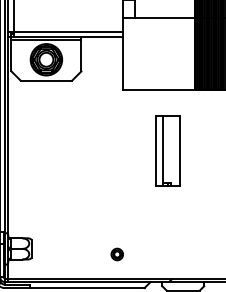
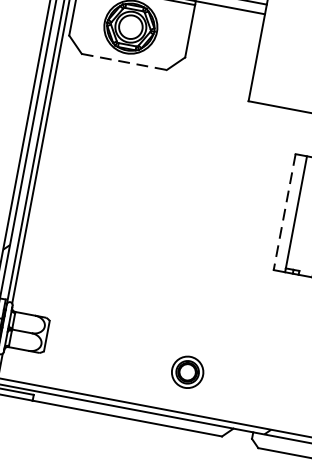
line: (46, 80) -> (124, 61), solid -> dashed
line: (156, 150) -> (284, 212), solid -> dashed
part: (116, 254) -> (186, 372), size x1.6

